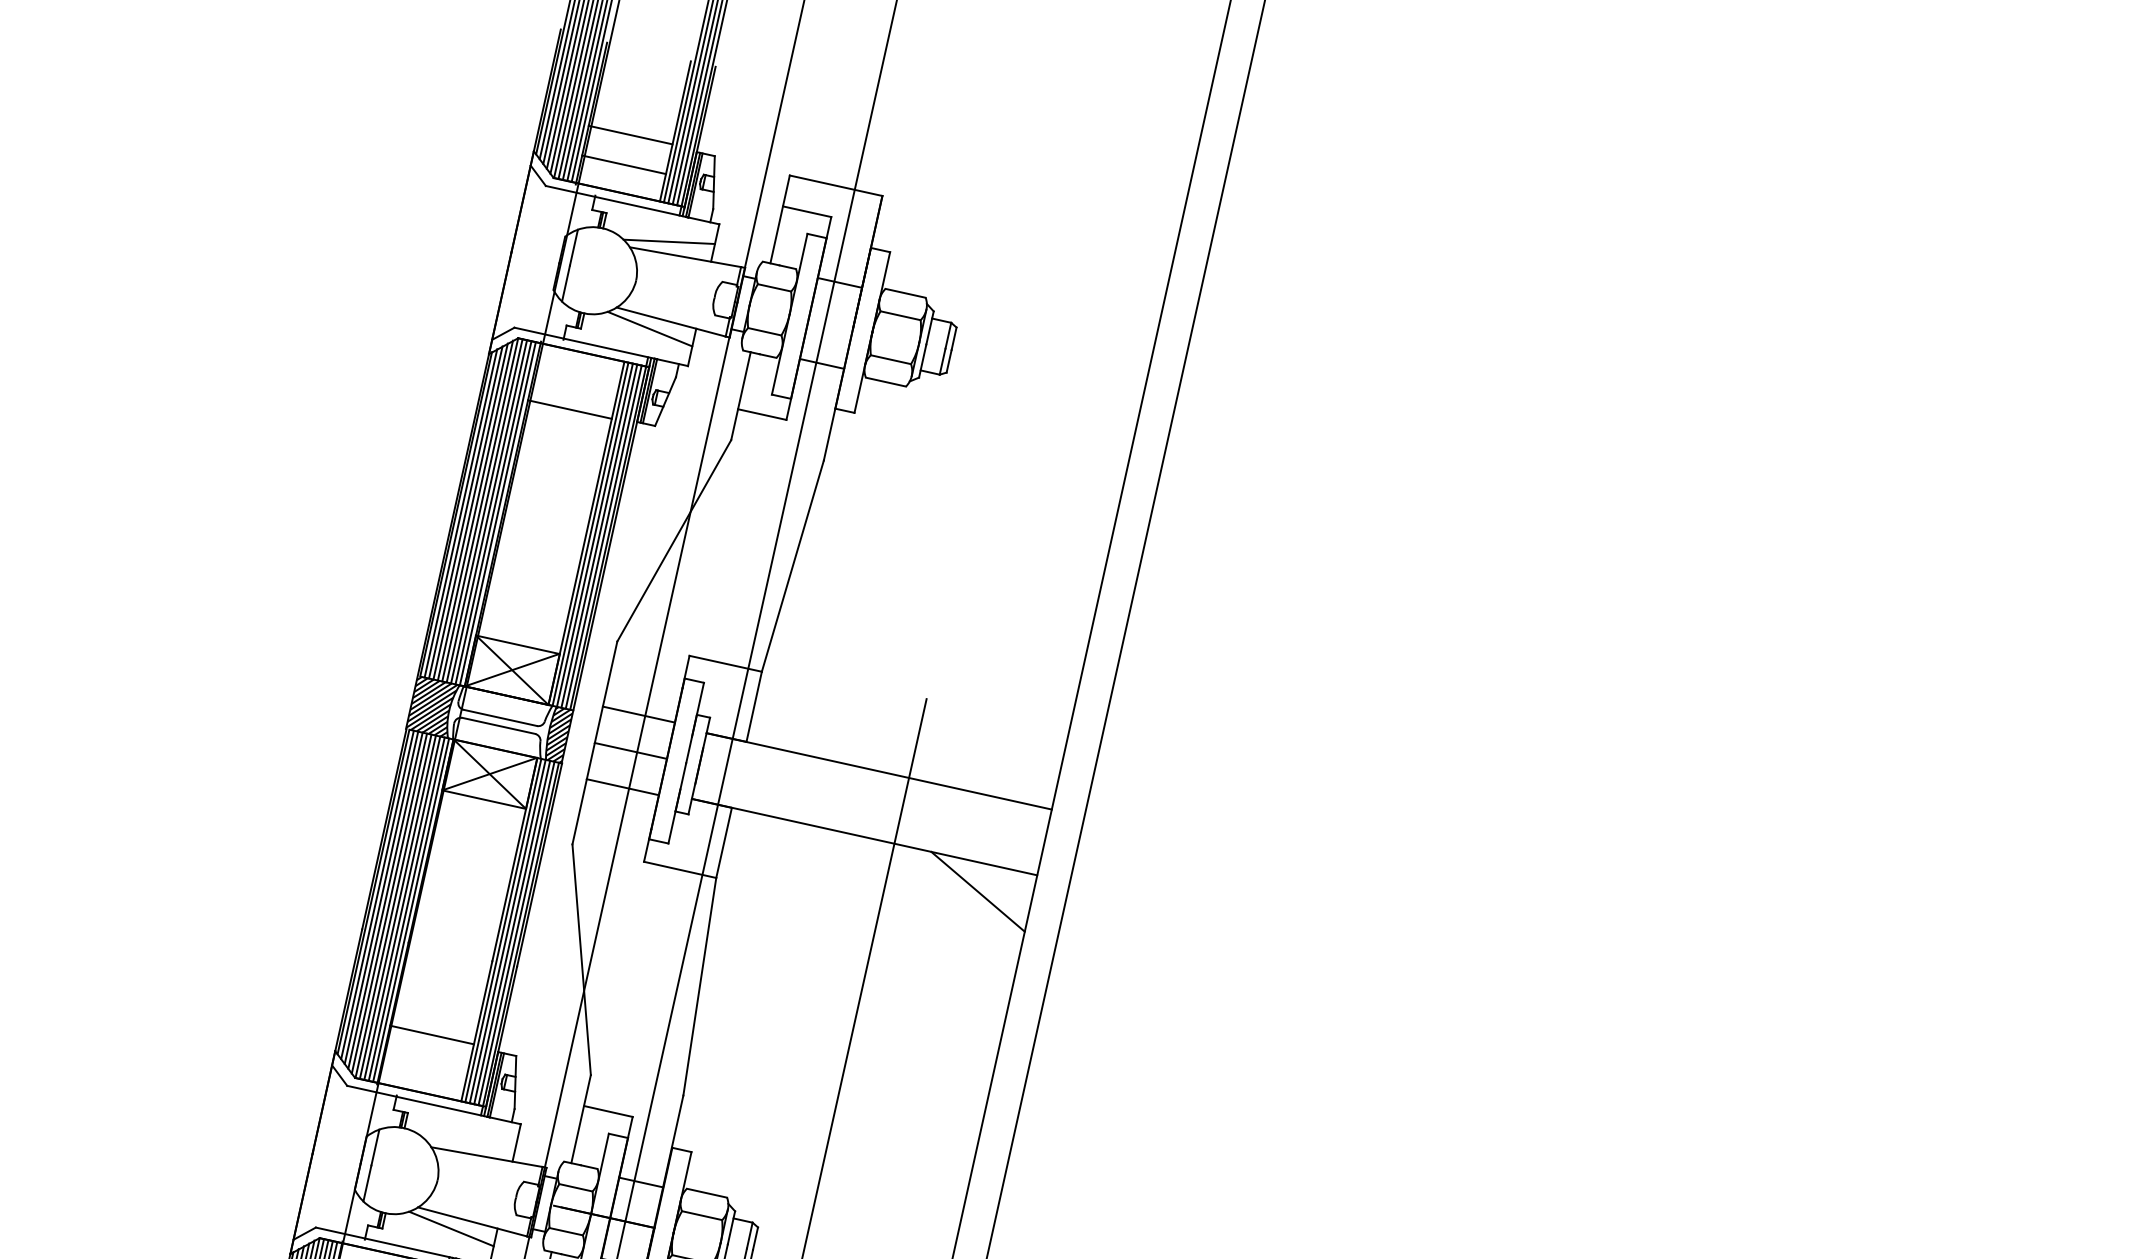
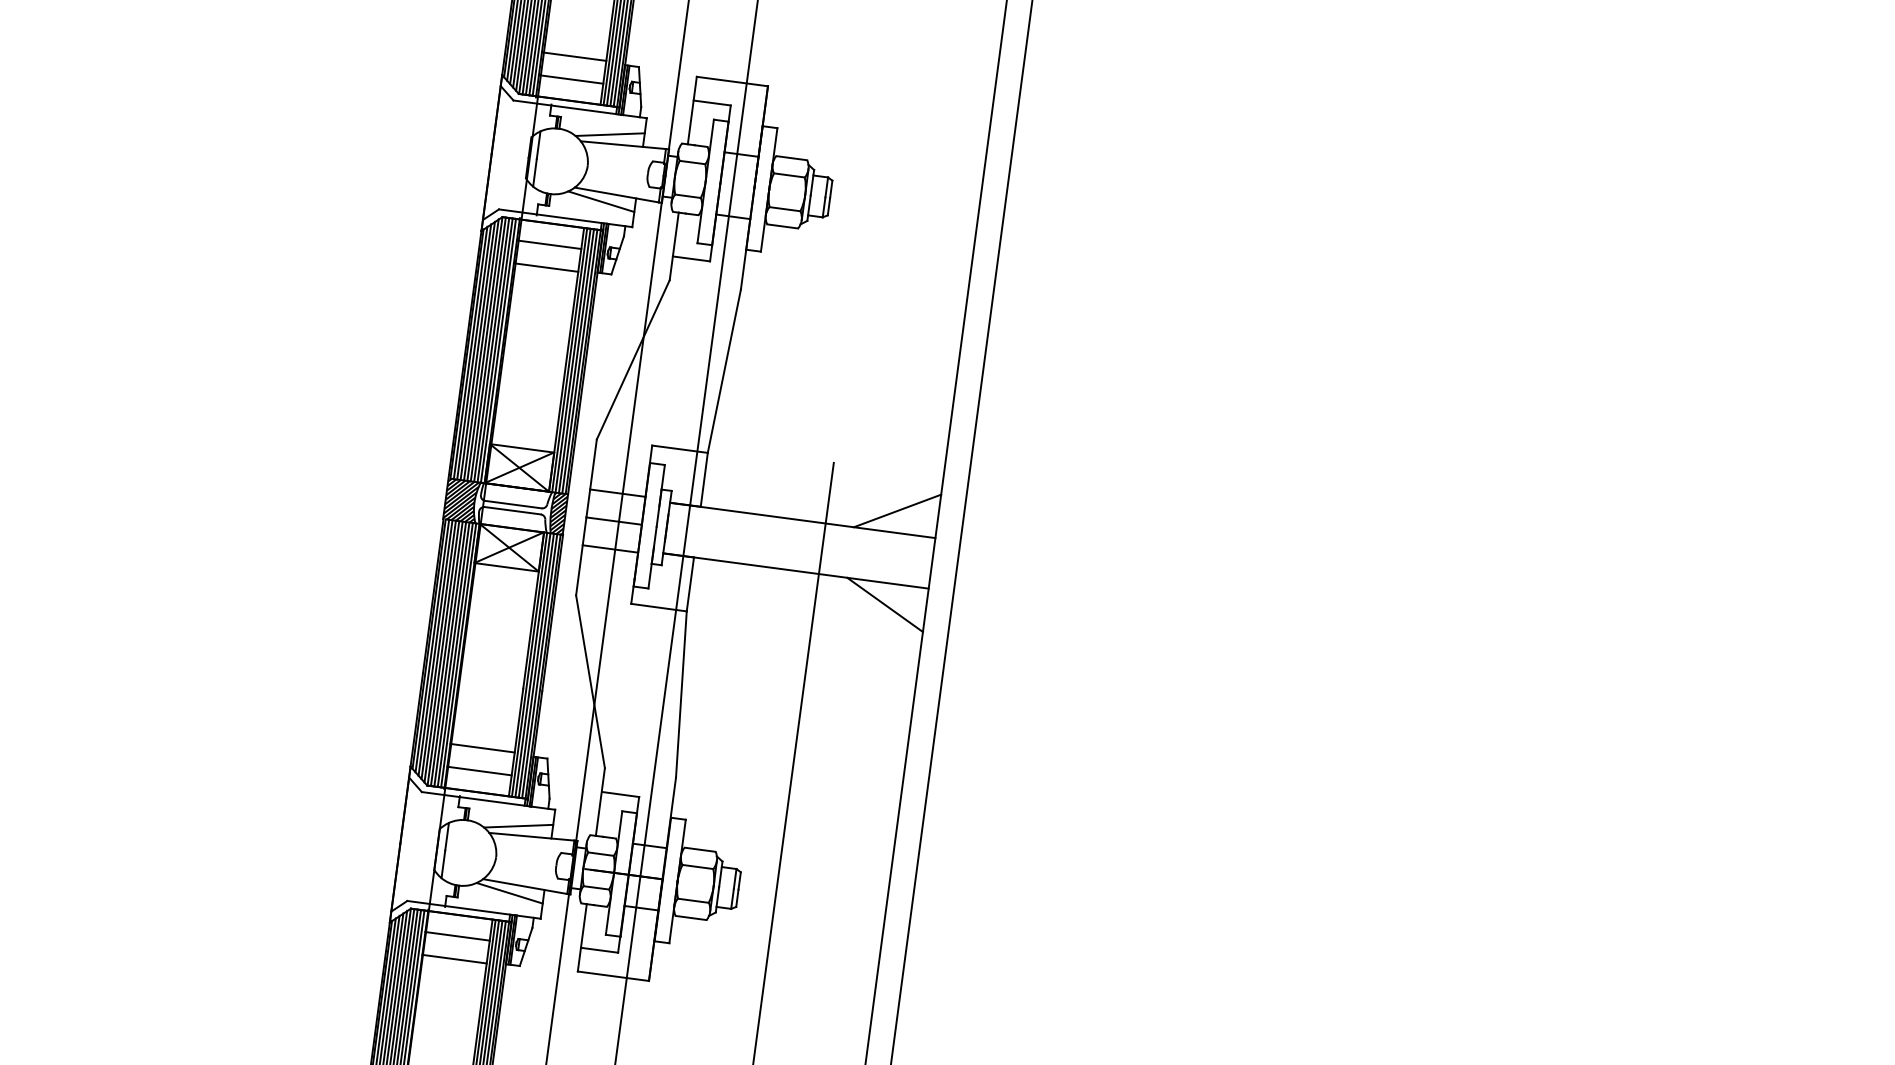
line: (575, 379) -> (548, 244), added
line: (1005, 768) -> (897, 510), added
line: (425, 1063) -> (479, 770), added
line: (470, 1140) -> (518, 825), added

